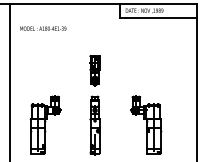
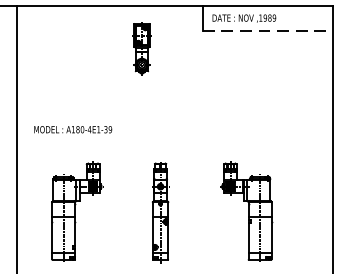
line: (158, 18) -> (267, 31), solid -> dashed
text: (43, 28) -> (73, 129), moved
part: (94, 70) -> (141, 48), moved

